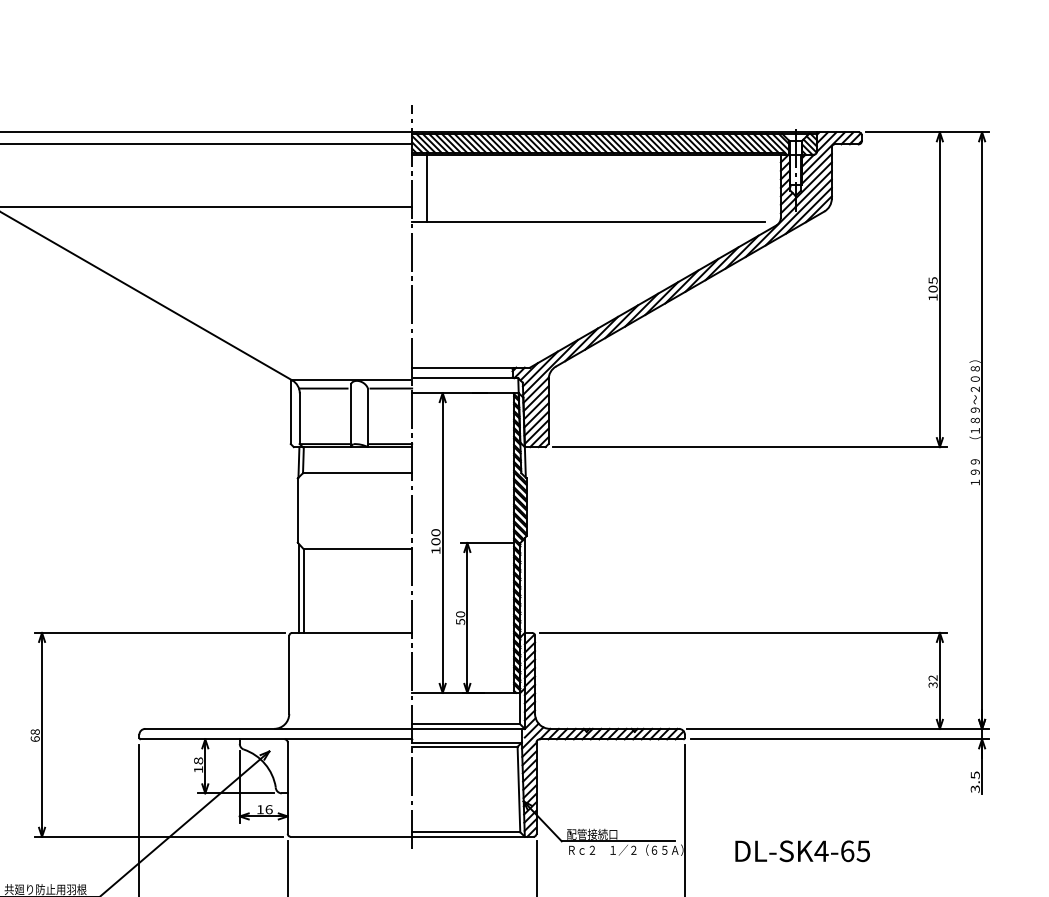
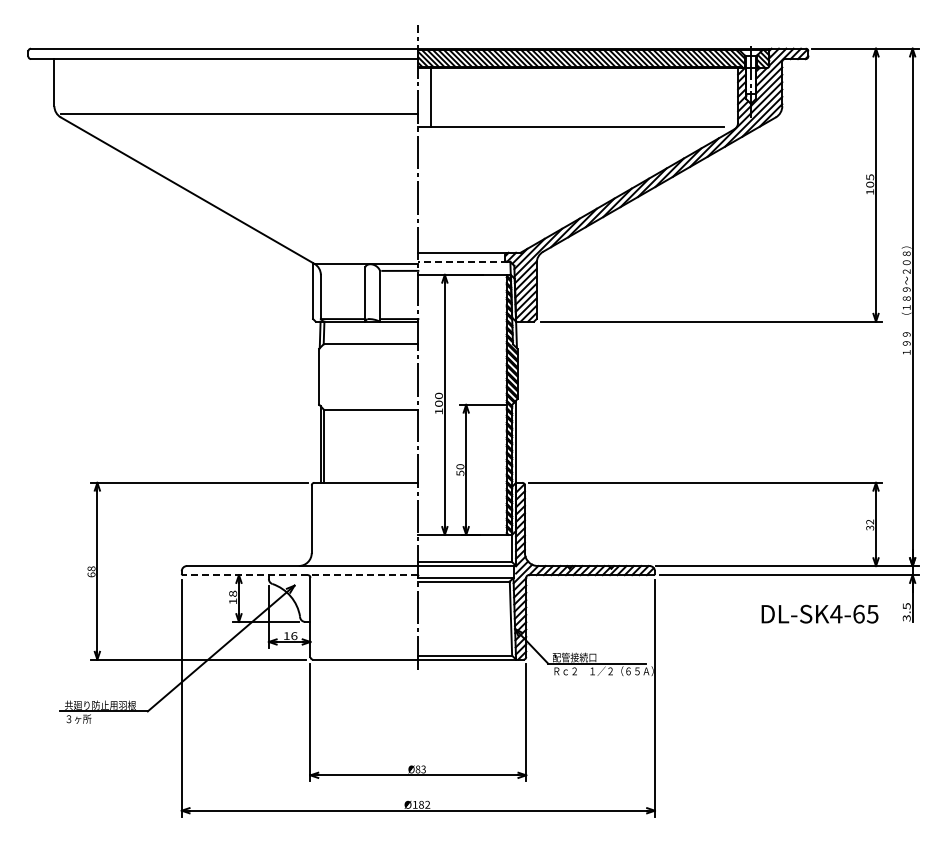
line: (464, 377) -> (463, 261), solid -> dashed
line: (323, 388) -> (341, 270), removed
line: (276, 739) -> (300, 575), solid -> dashed
text: (802, 850) -> (819, 613), moved

